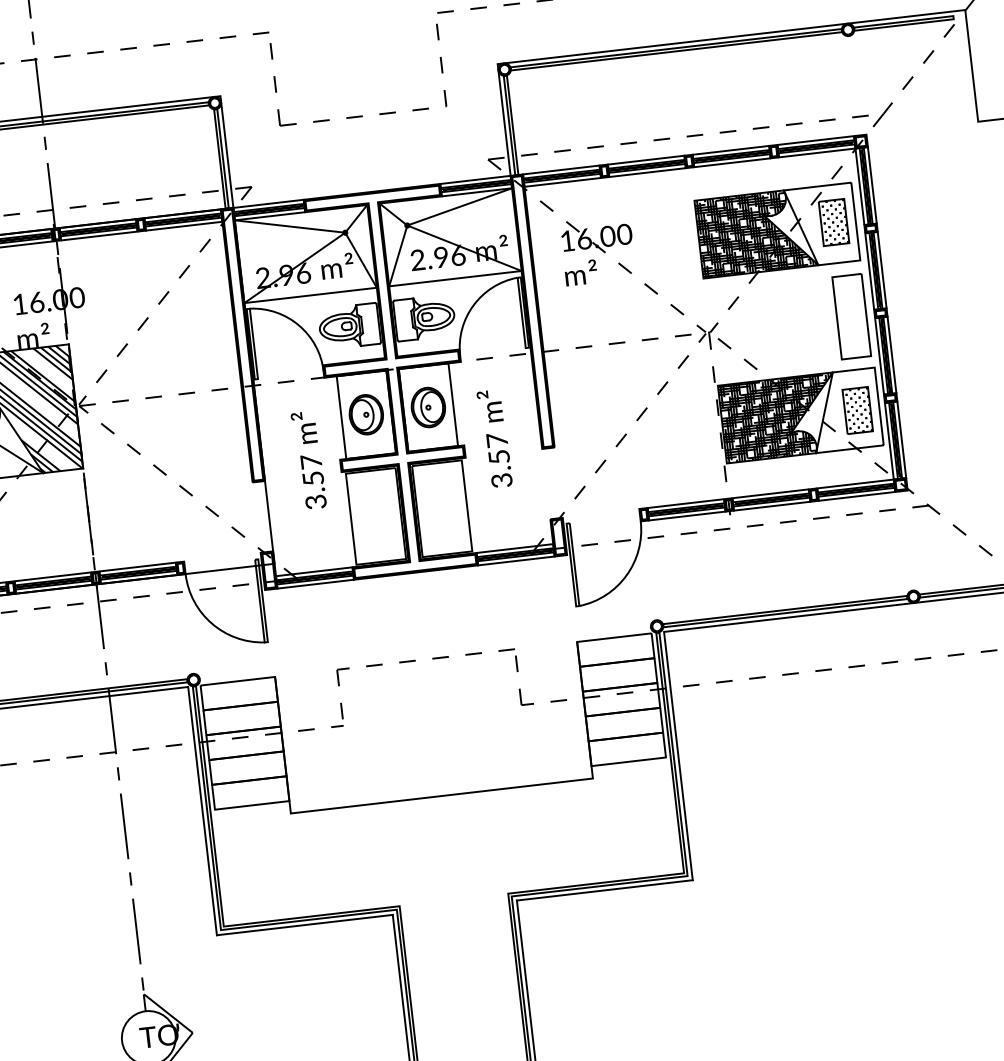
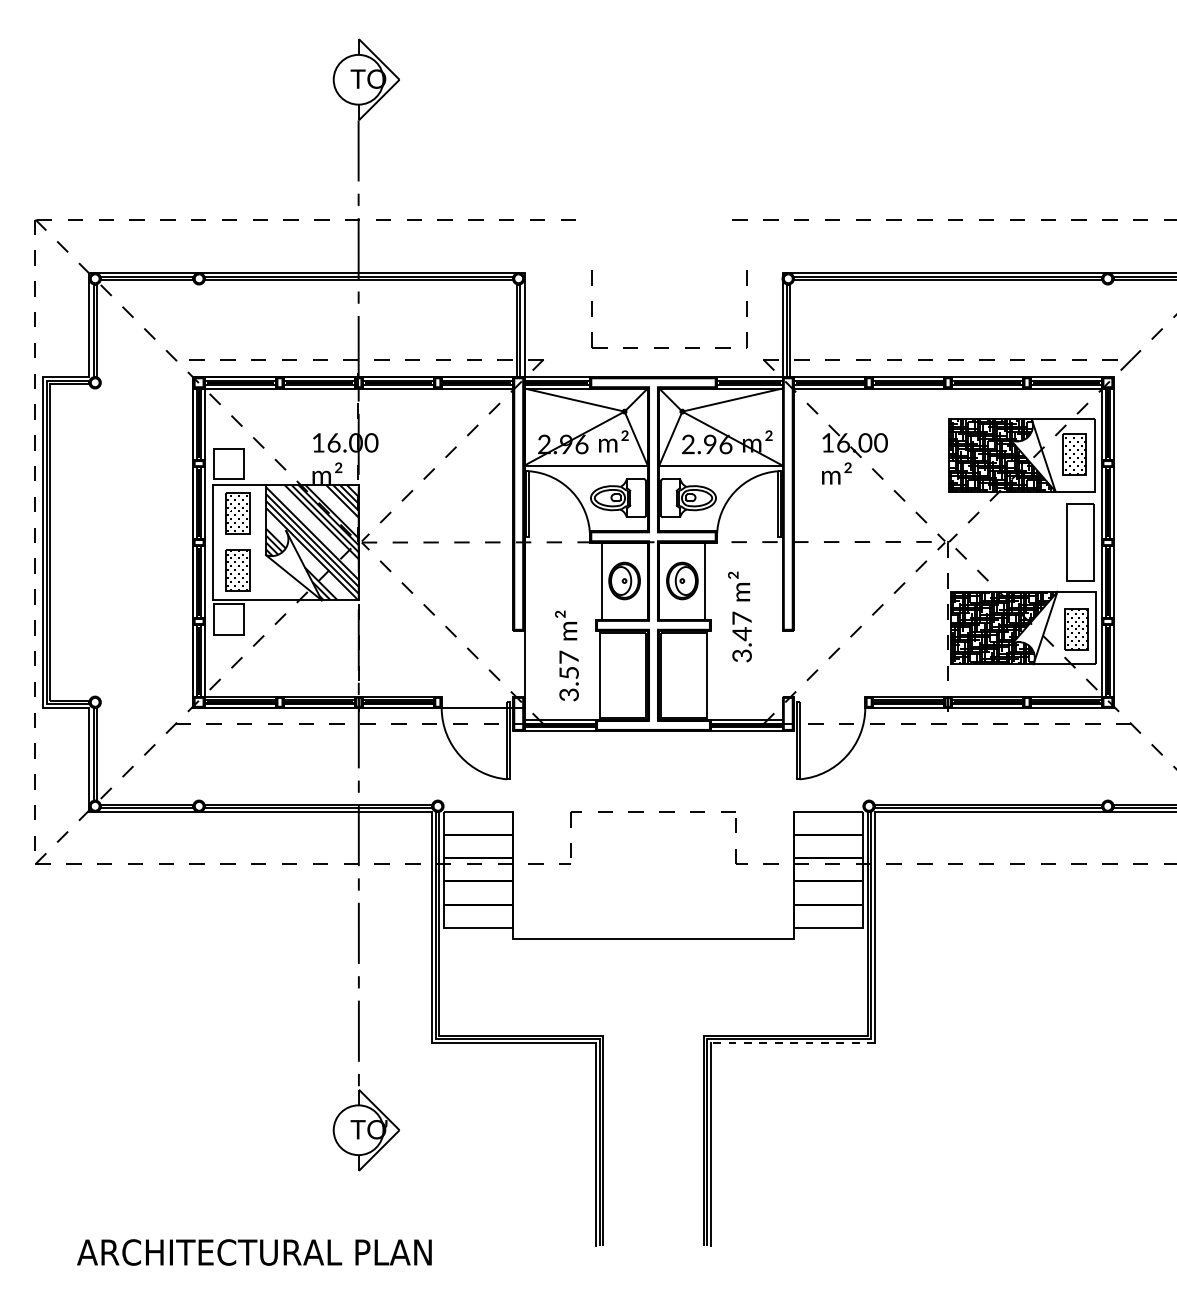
part: (362, 116) -> (668, 347), moved
text: (498, 457) -> (741, 634), 3.57 -> 3.47
text: (308, 460) -> (566, 655), moved
line: (605, 890) -> (793, 1043), solid -> dashed

